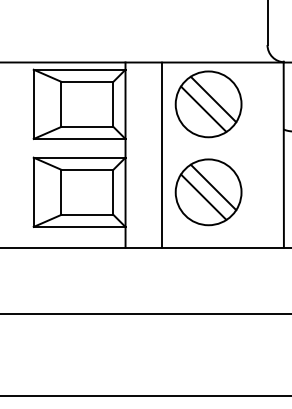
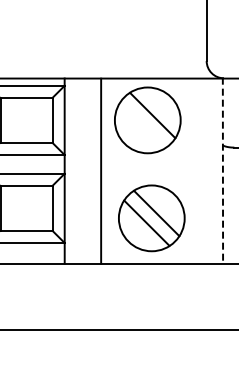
line: (203, 108) -> (142, 124), removed
line: (283, 154) -> (222, 170), solid -> dashed
part: (208, 192) -> (151, 218), moved

